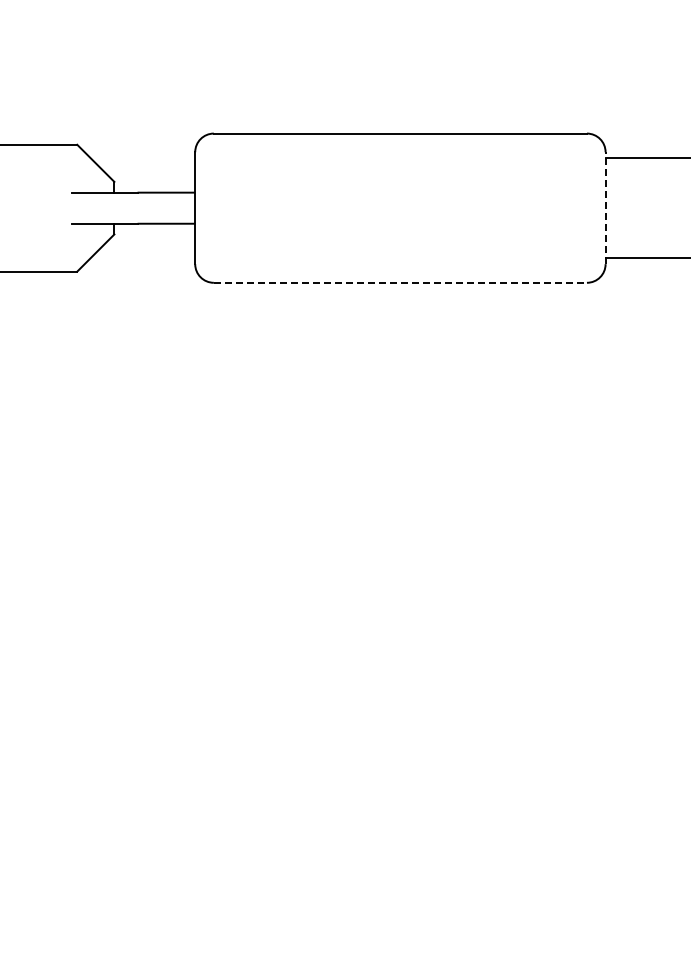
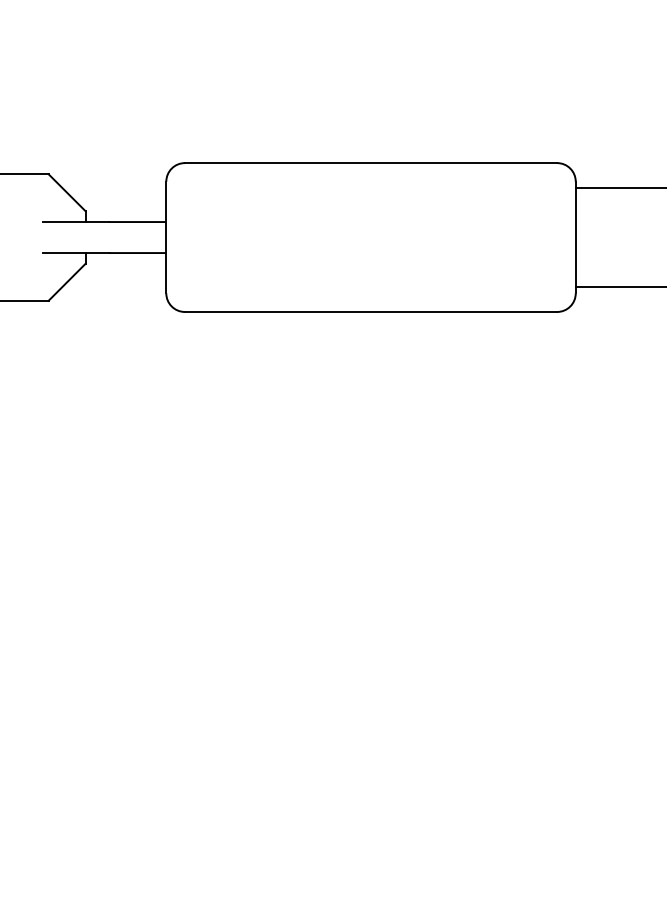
line: (605, 208) -> (575, 237), dashed -> solid
line: (400, 282) -> (371, 311), dashed -> solid

